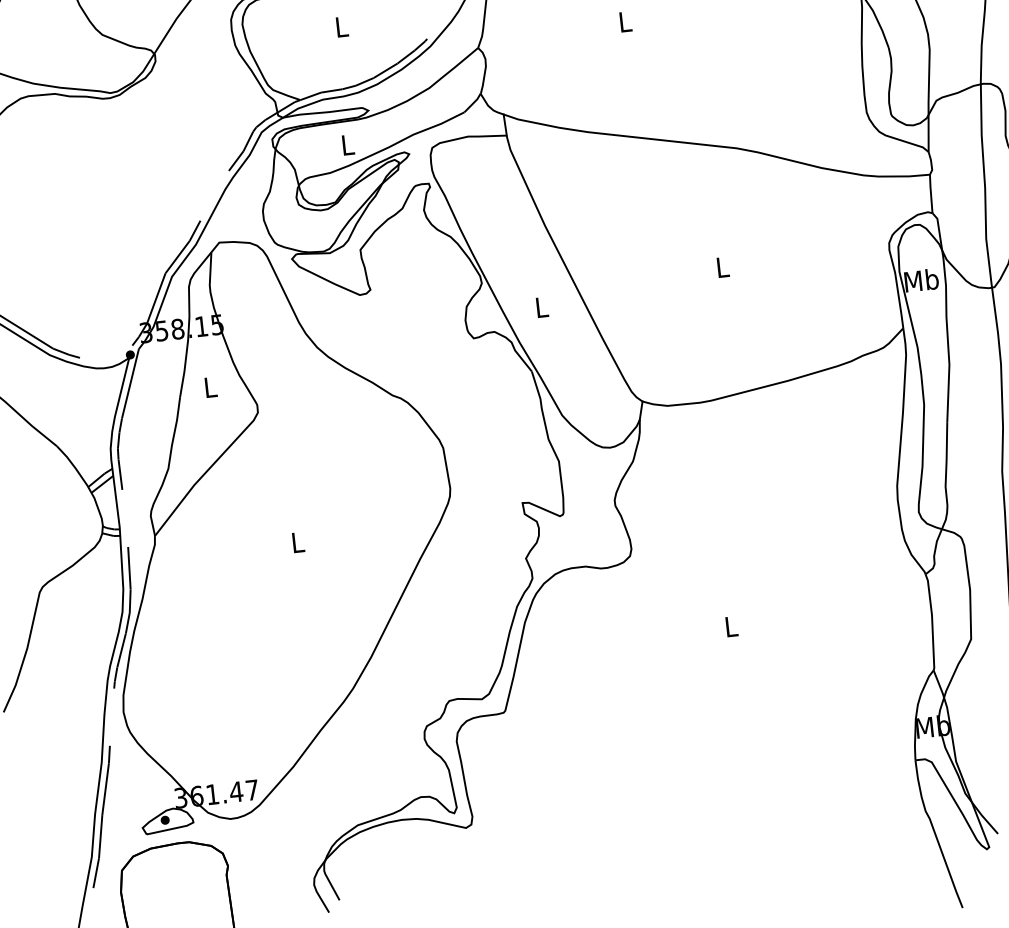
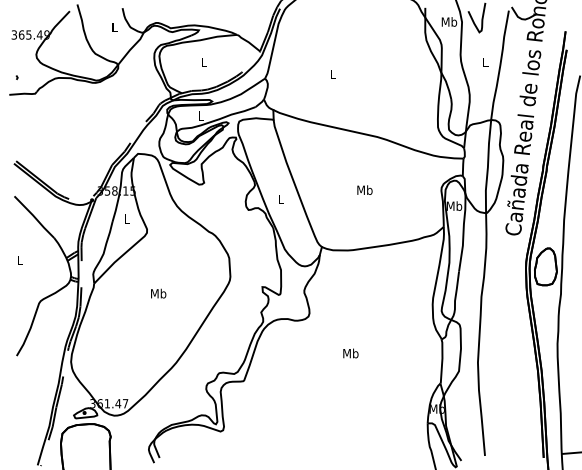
text: (721, 265) -> (364, 189), L -> Mb
text: (297, 542) -> (158, 293), L -> Mb
text: (730, 626) -> (350, 353), L -> Mb

